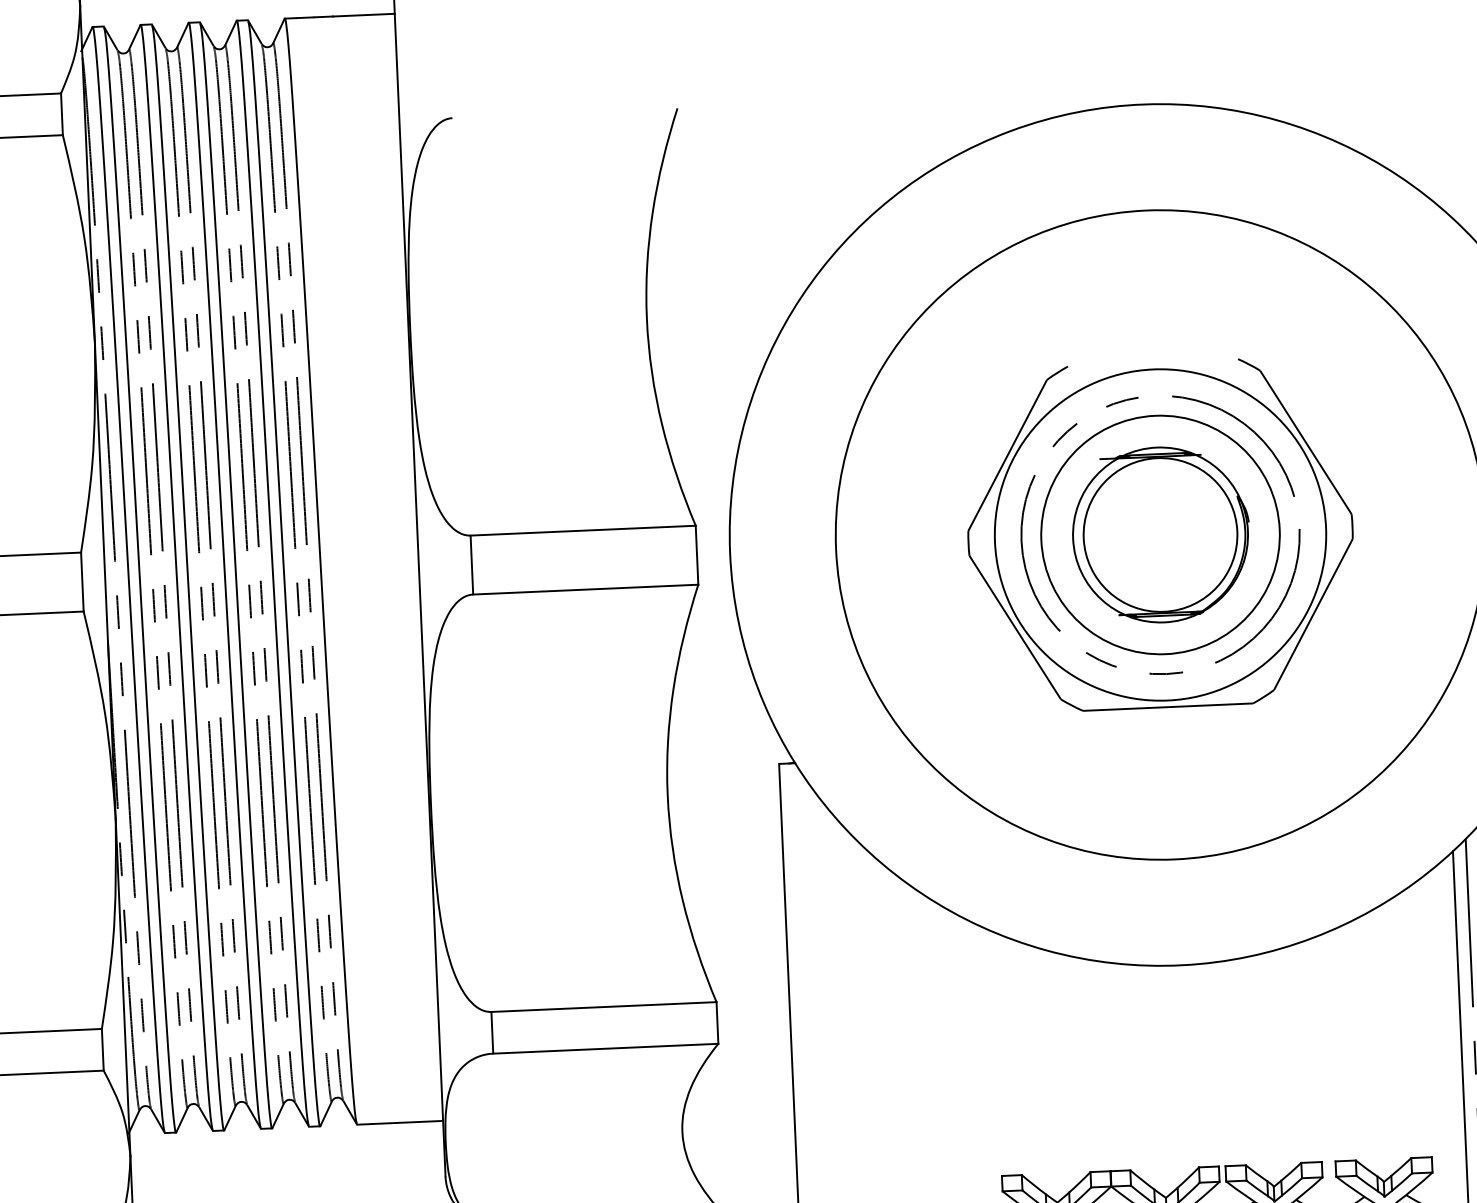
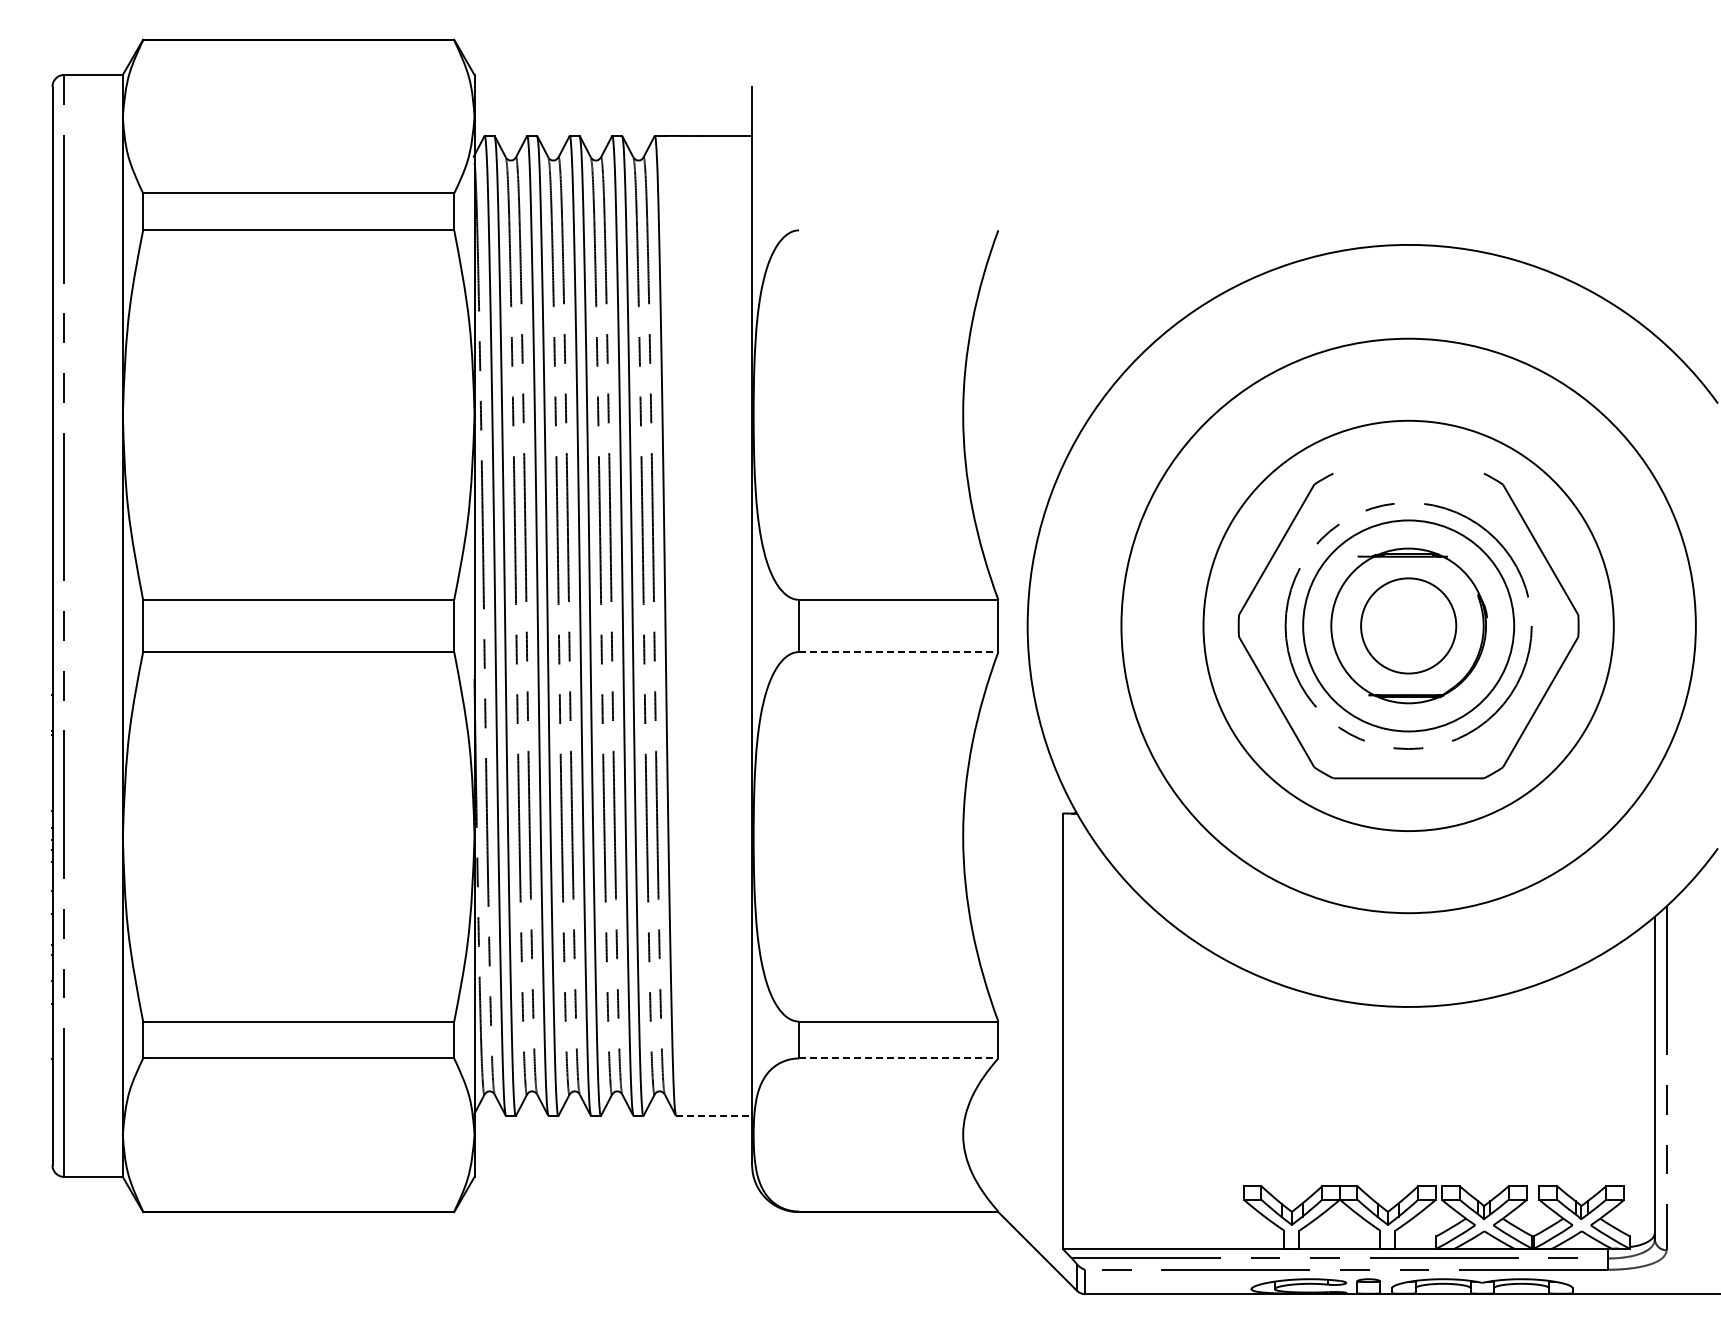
circle: (1160, 534) -> (1408, 625), size x0.7
circle: (1160, 534) -> (1408, 625), size x1.4
line: (585, 590) -> (898, 652), solid -> dashed
line: (605, 1048) -> (898, 1058), solid -> dashed
line: (400, 1122) -> (714, 1115), solid -> dashed

